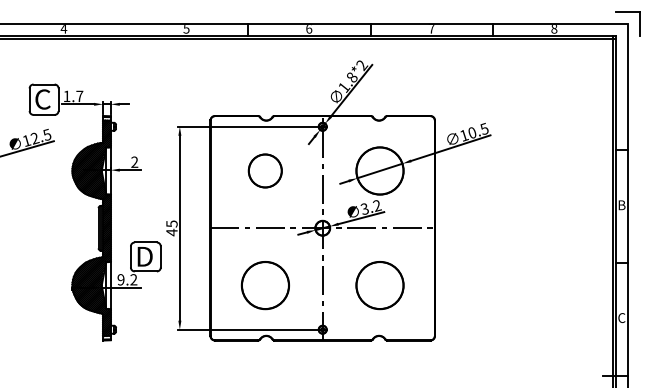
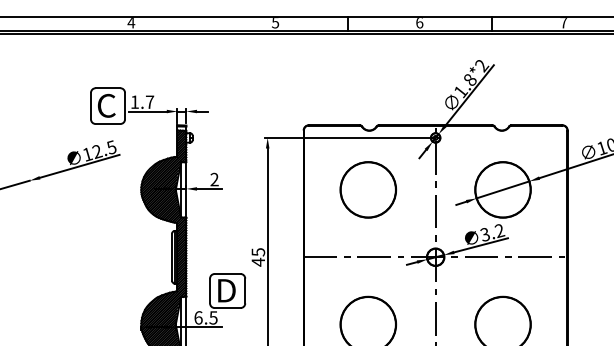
circle: (264, 170) -> (367, 189), size x1.43
text: (127, 279) -> (206, 317), 9.2 -> 6.5

